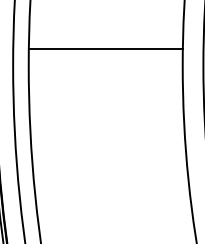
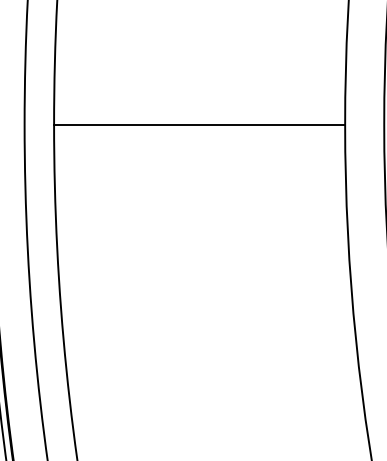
line: (105, 48) -> (199, 123), moved

